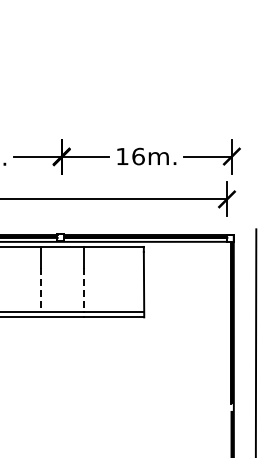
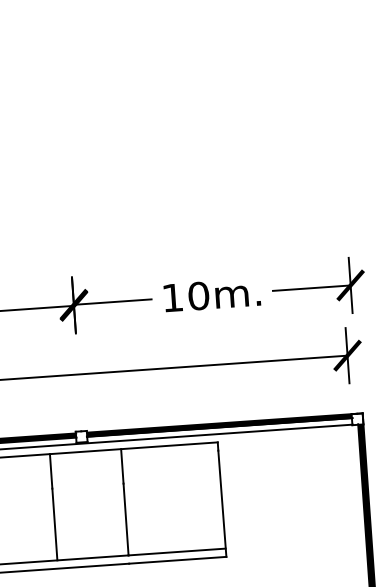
text: (138, 156) -> (198, 295), 16m. -> 10m.
line: (40, 290) -> (54, 525), dashed -> solid
line: (84, 290) -> (126, 520), dashed -> solid

